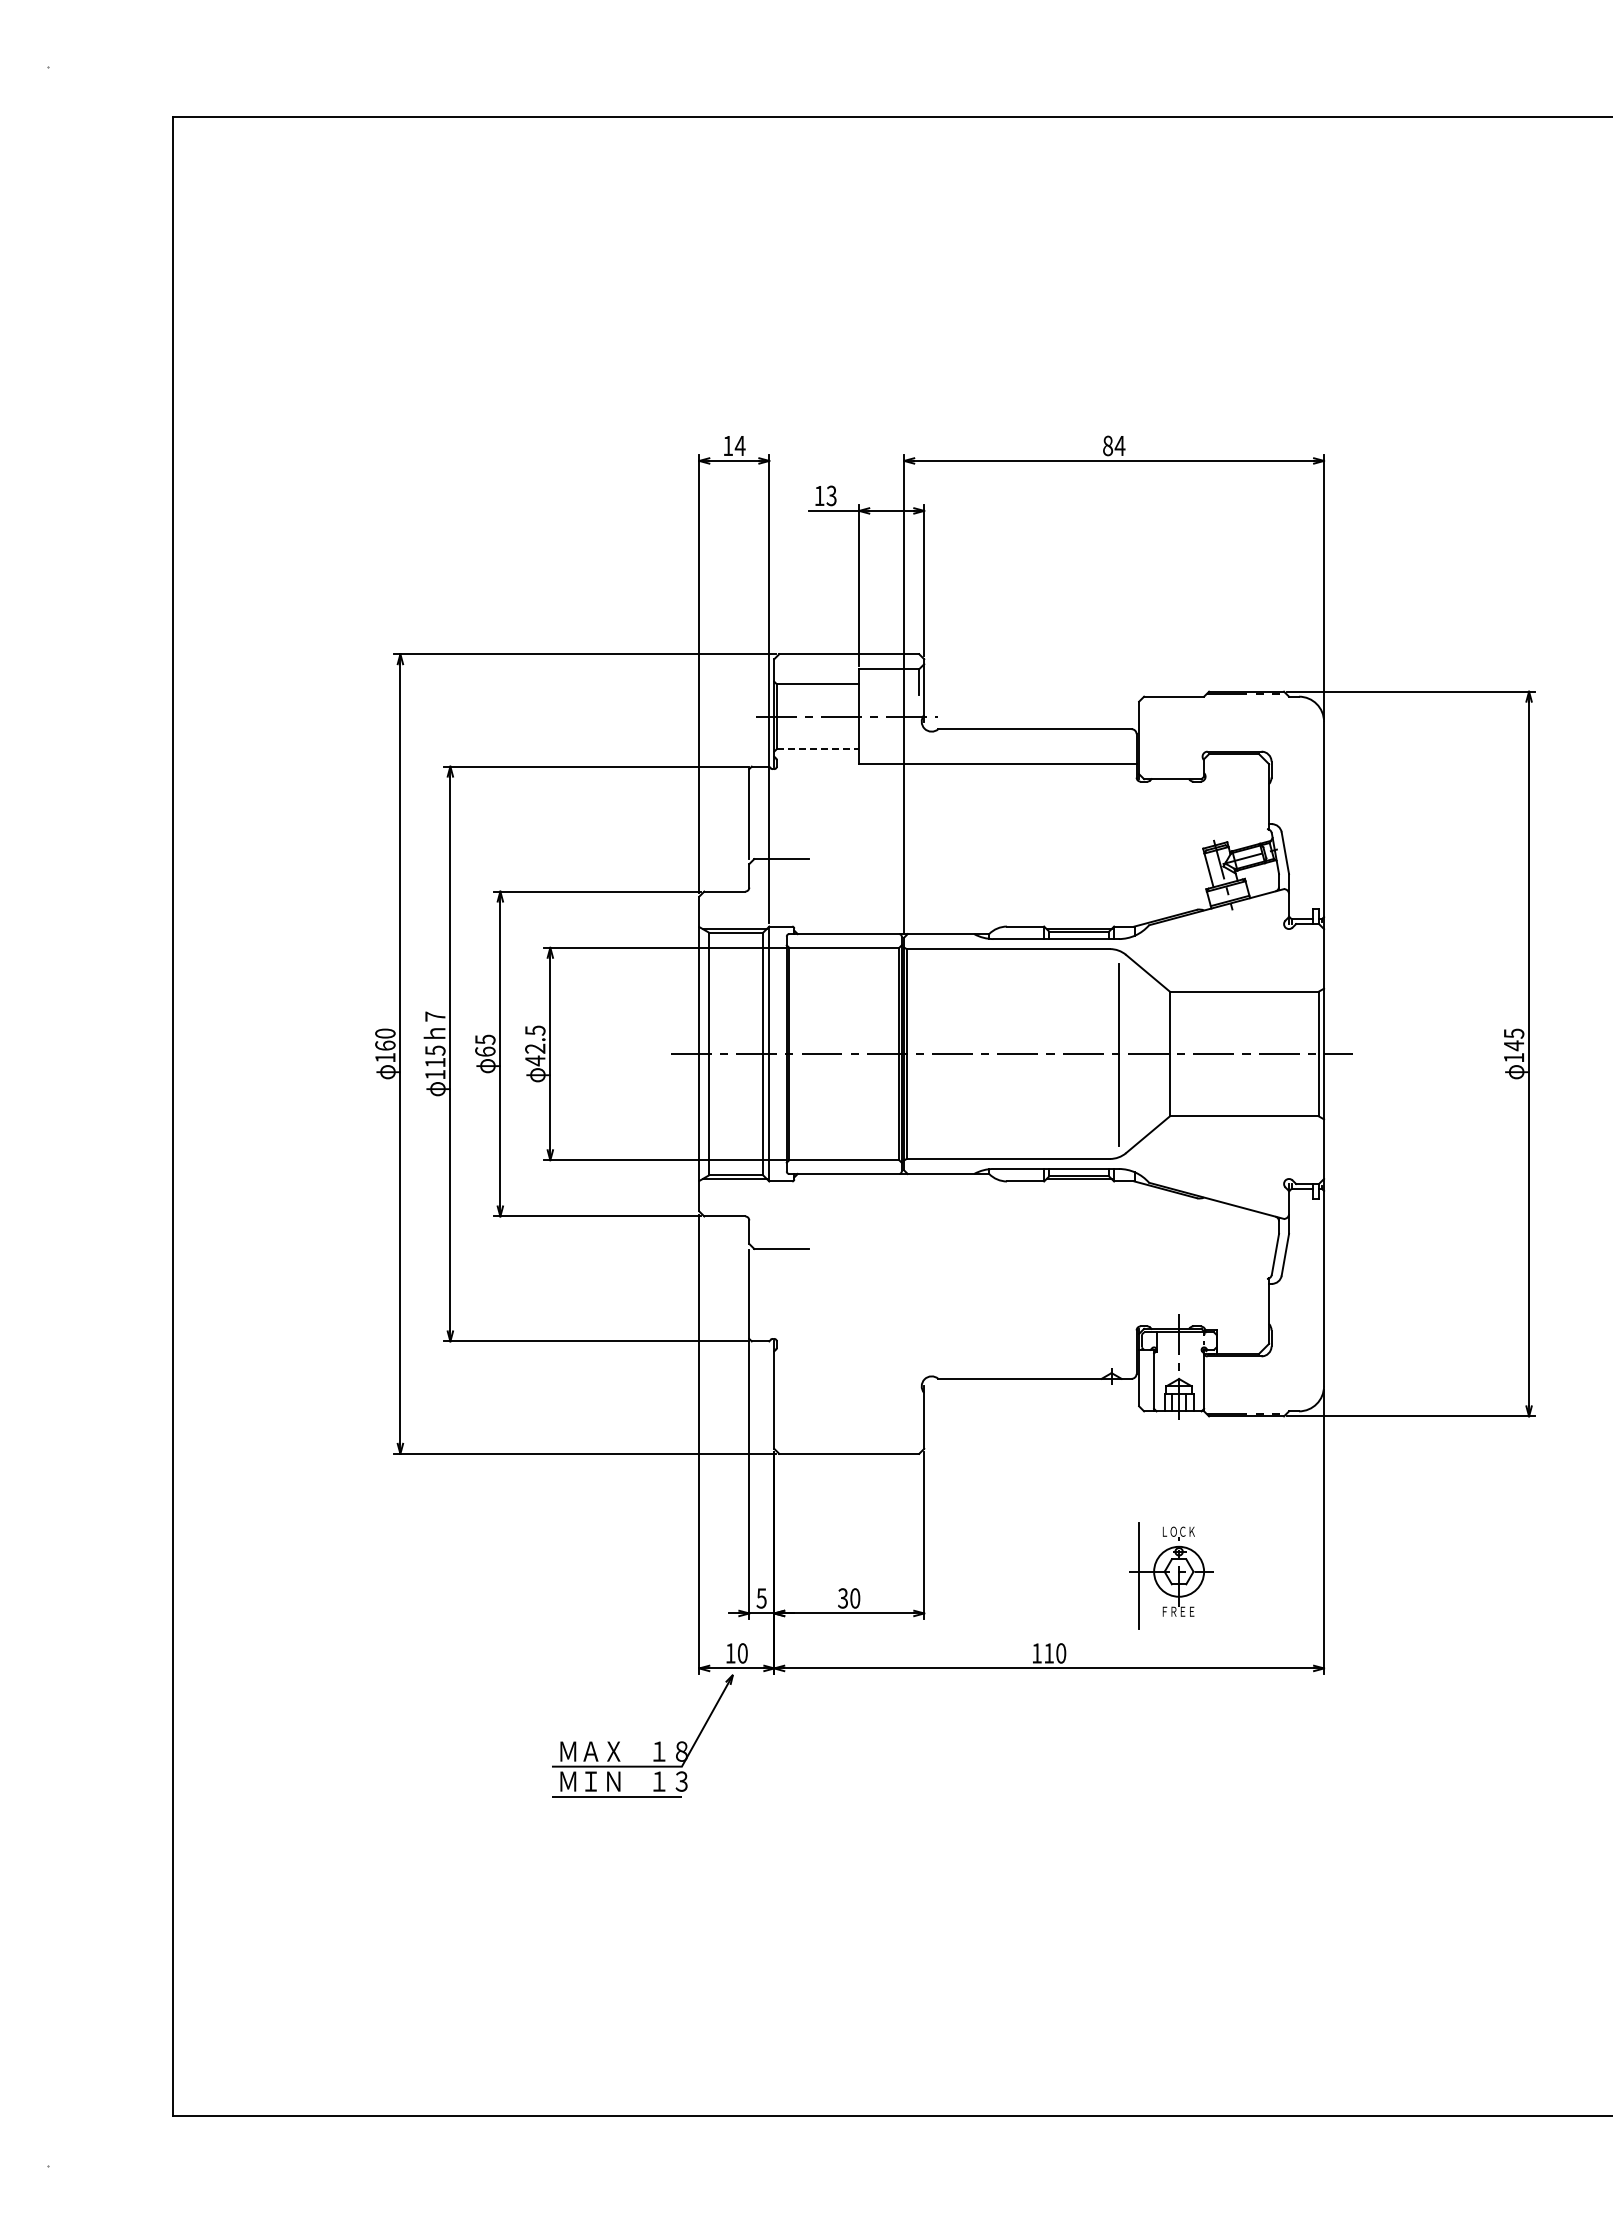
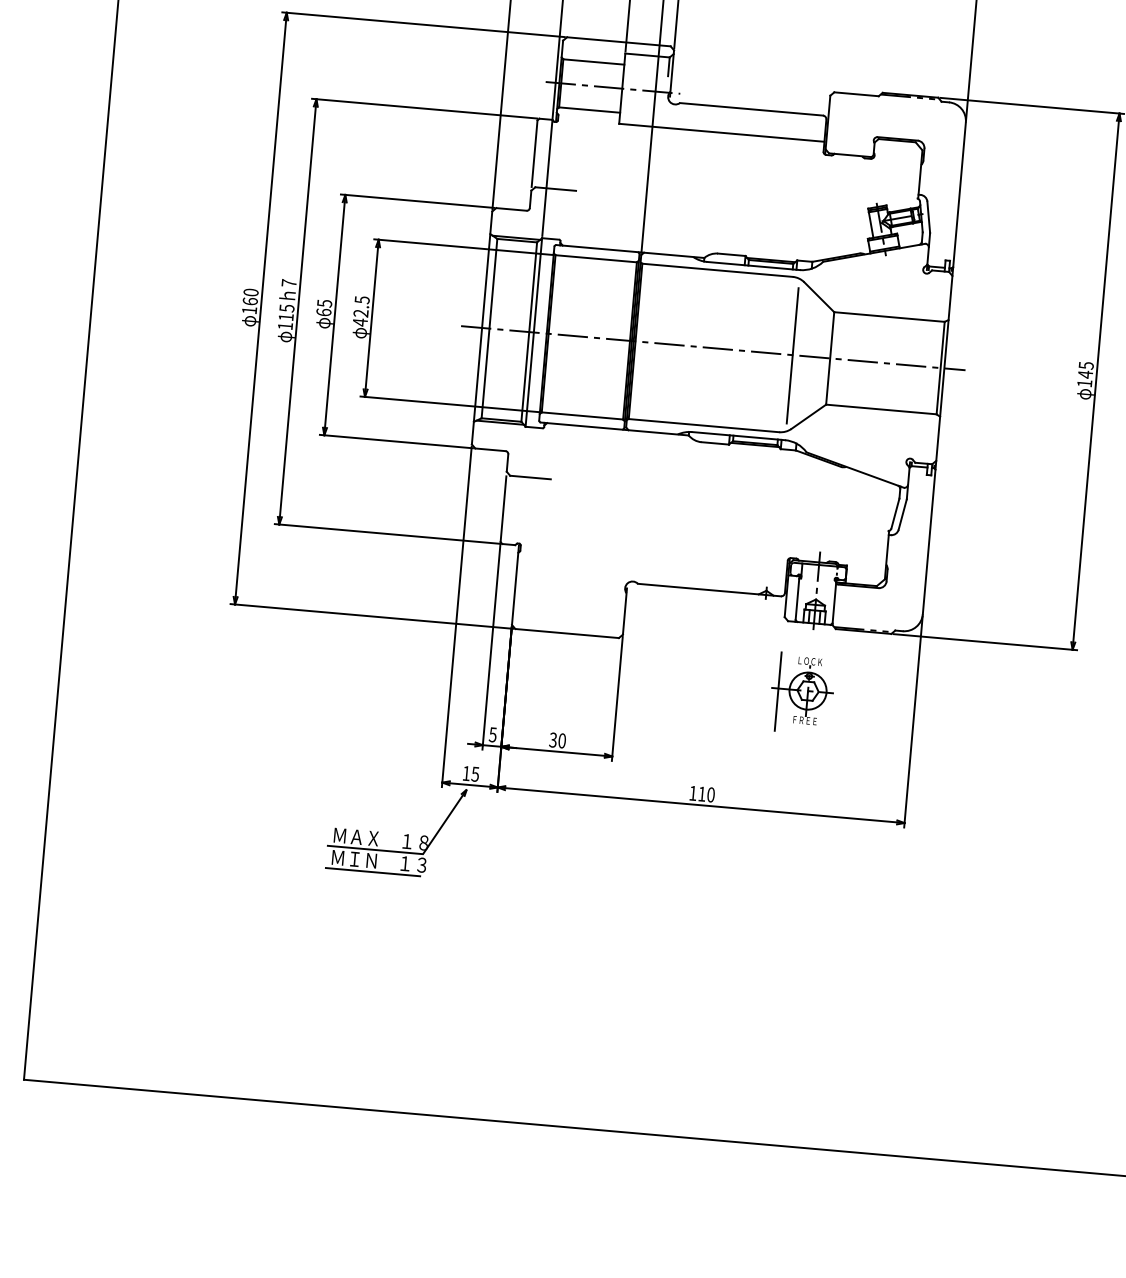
line: (818, 749) -> (589, 110), dashed -> solid
part: (1171, 1575) -> (802, 693), moved
text: (742, 1653) -> (475, 774), 10 -> 15

